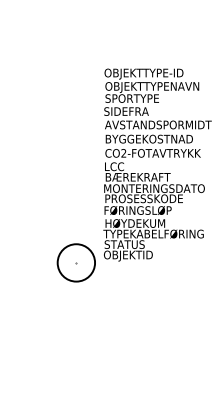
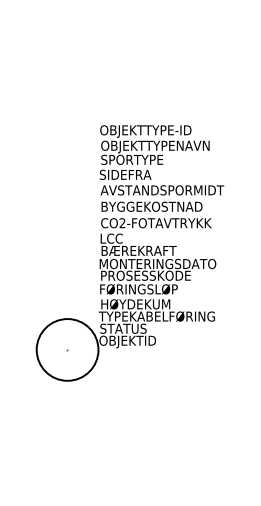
circle: (76, 262) -> (67, 349), size x1.43

